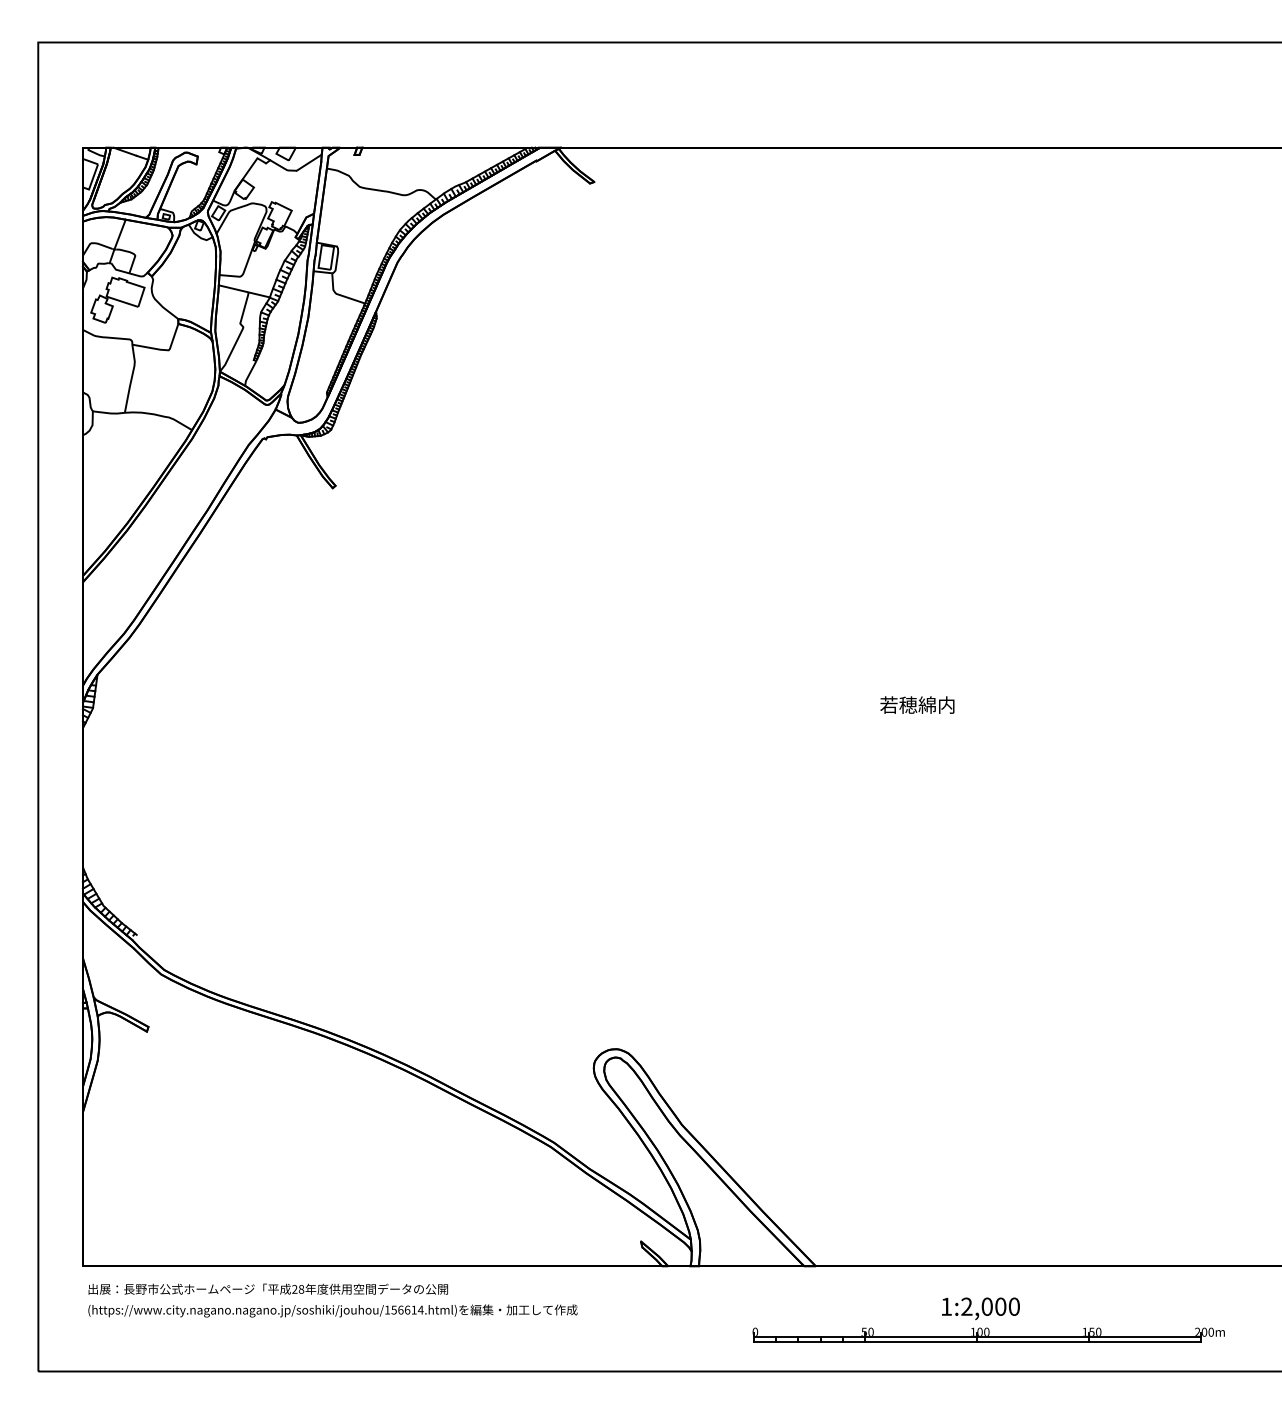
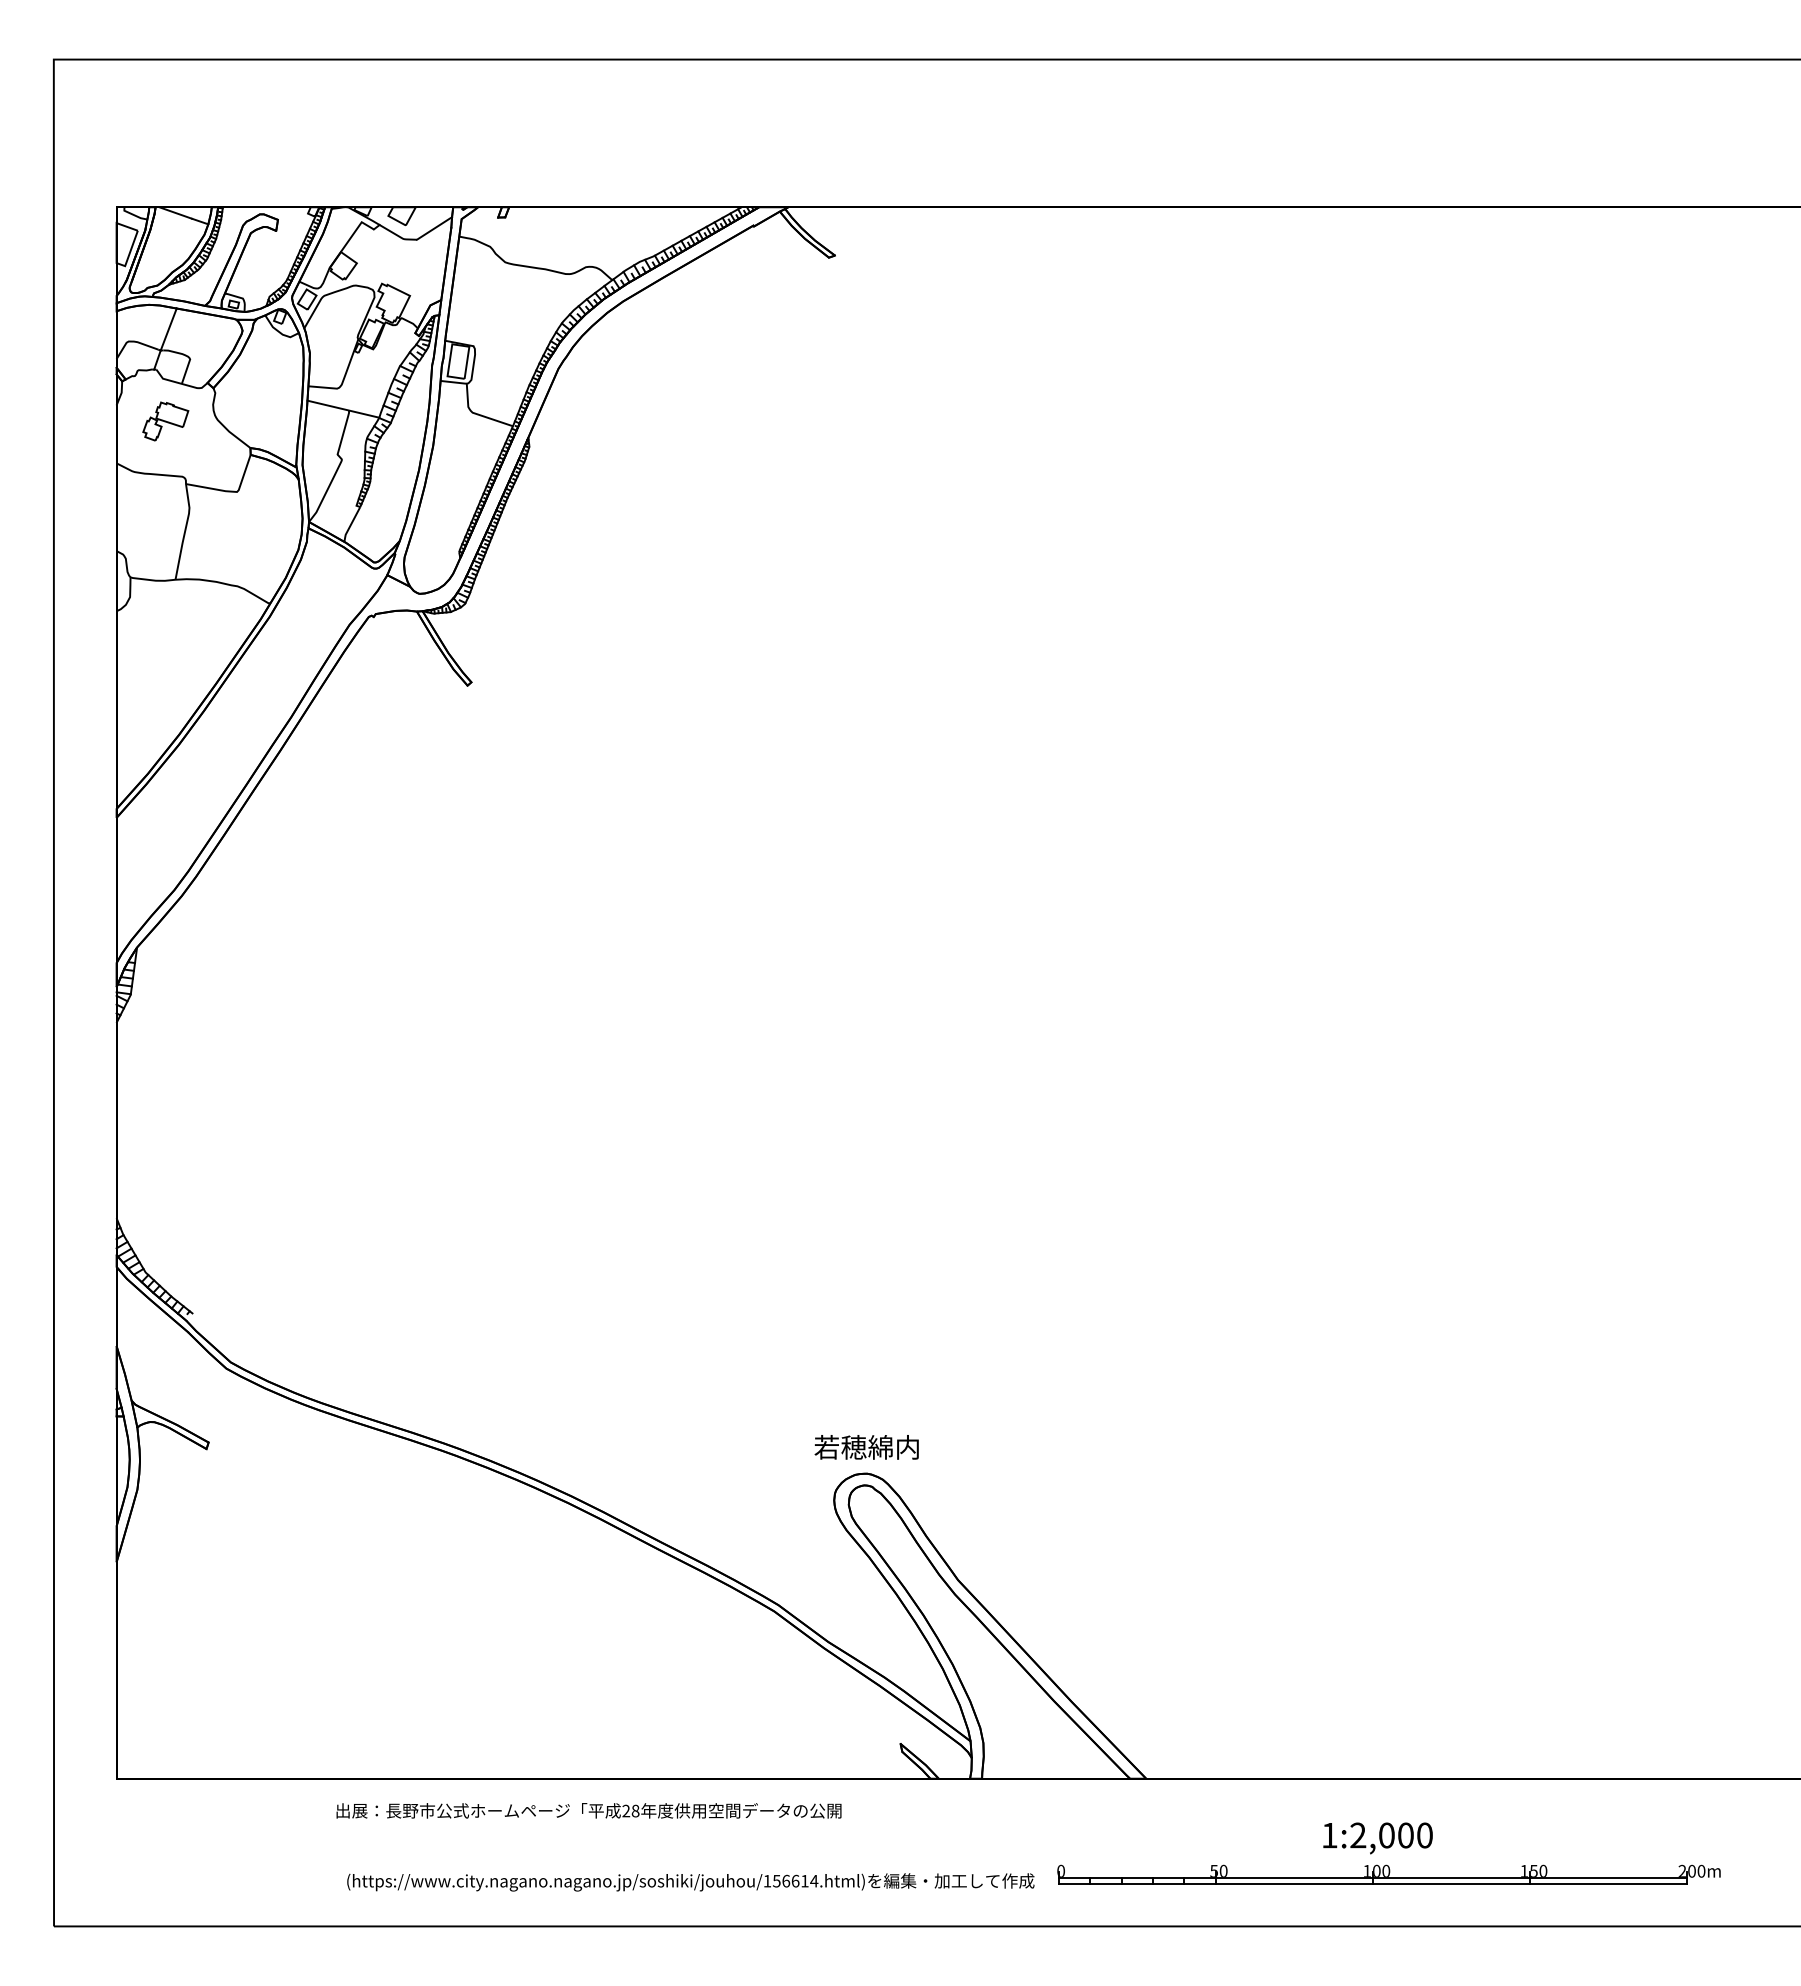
part: (117, 300) -> (165, 421), size x0.6
text: (917, 705) -> (866, 1447), moved
text: (267, 1288) -> (588, 1810), moved
text: (332, 1311) -> (690, 1882), moved

